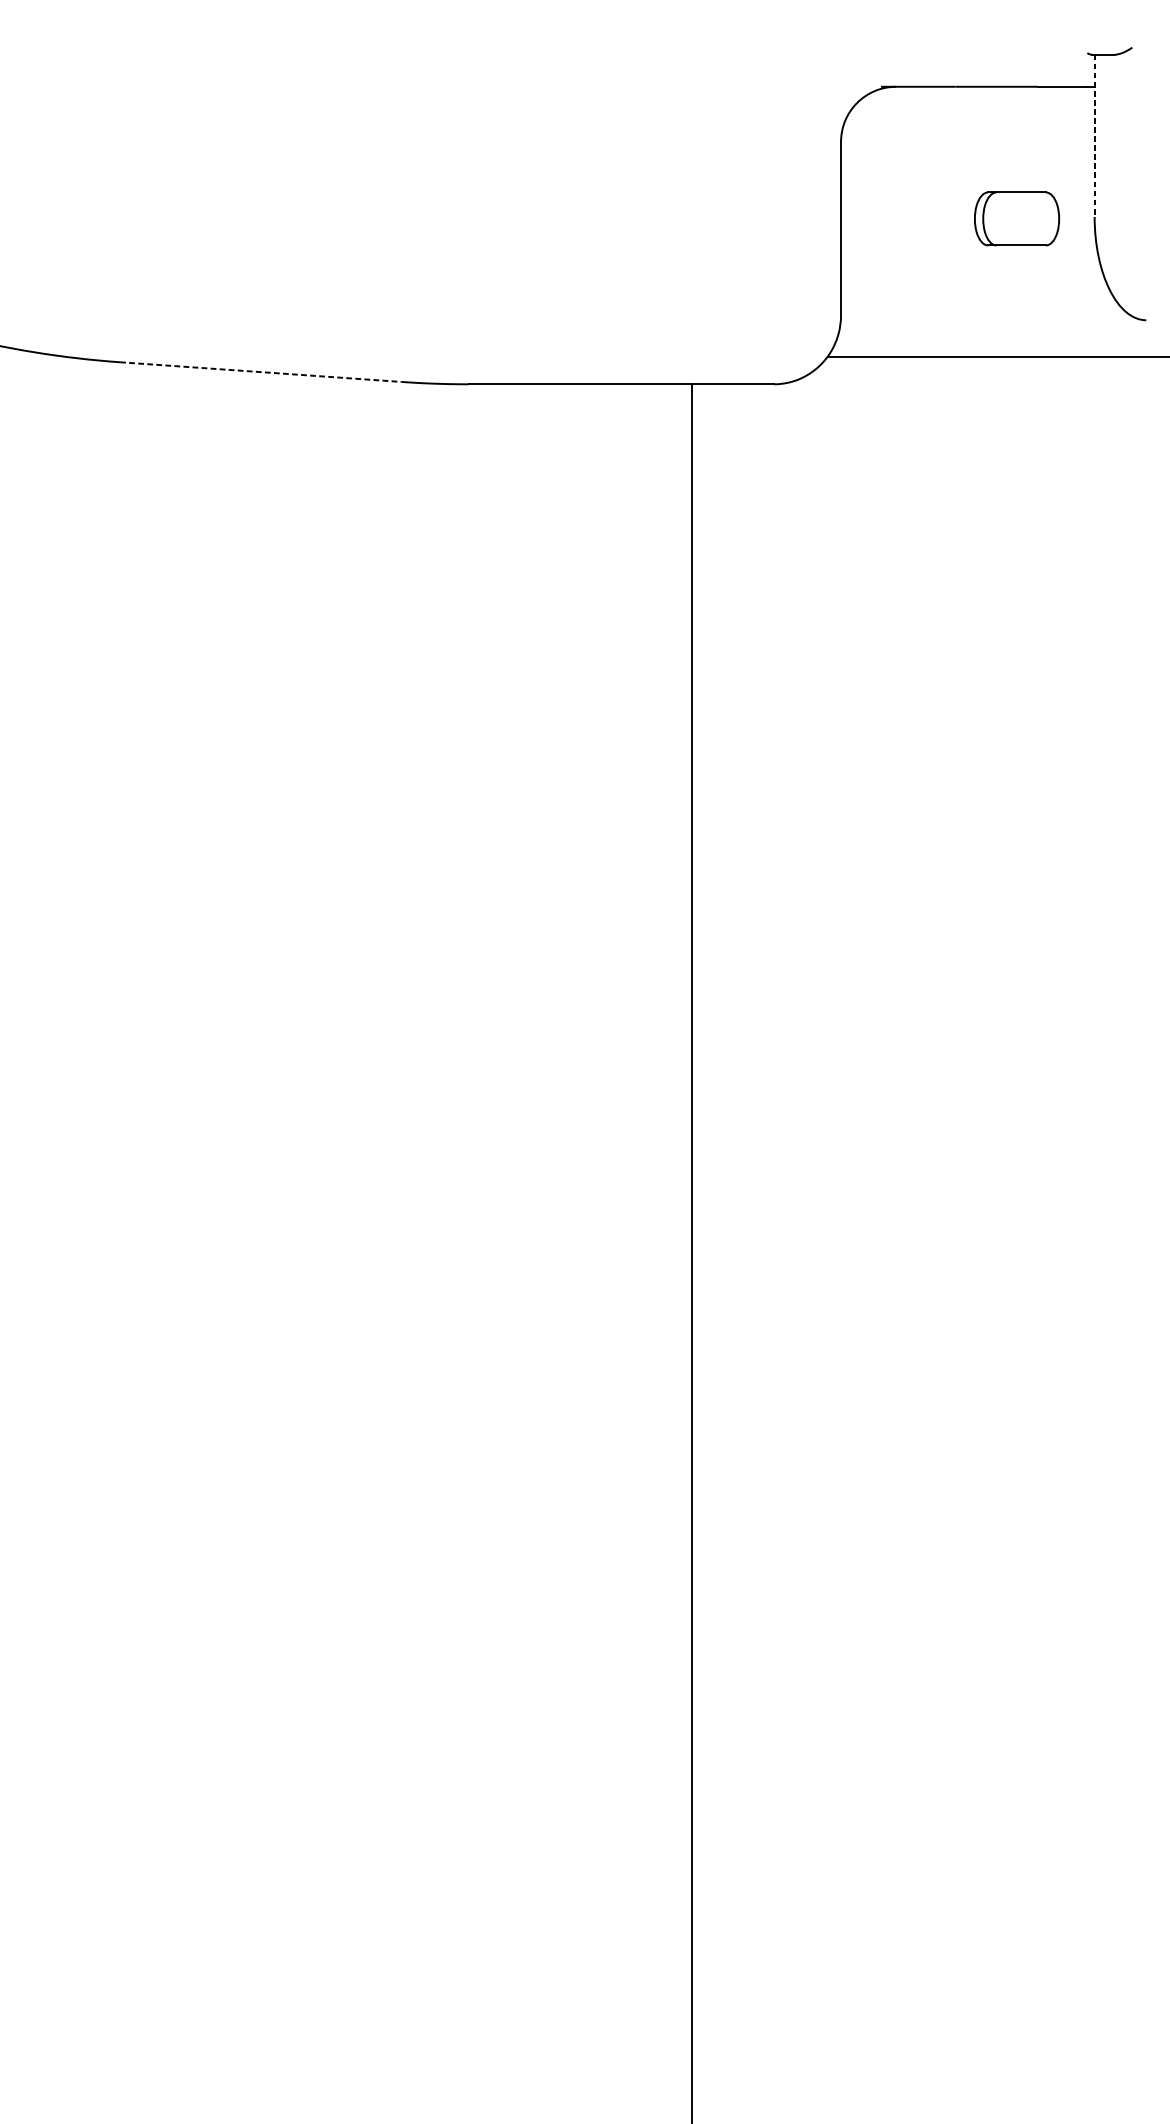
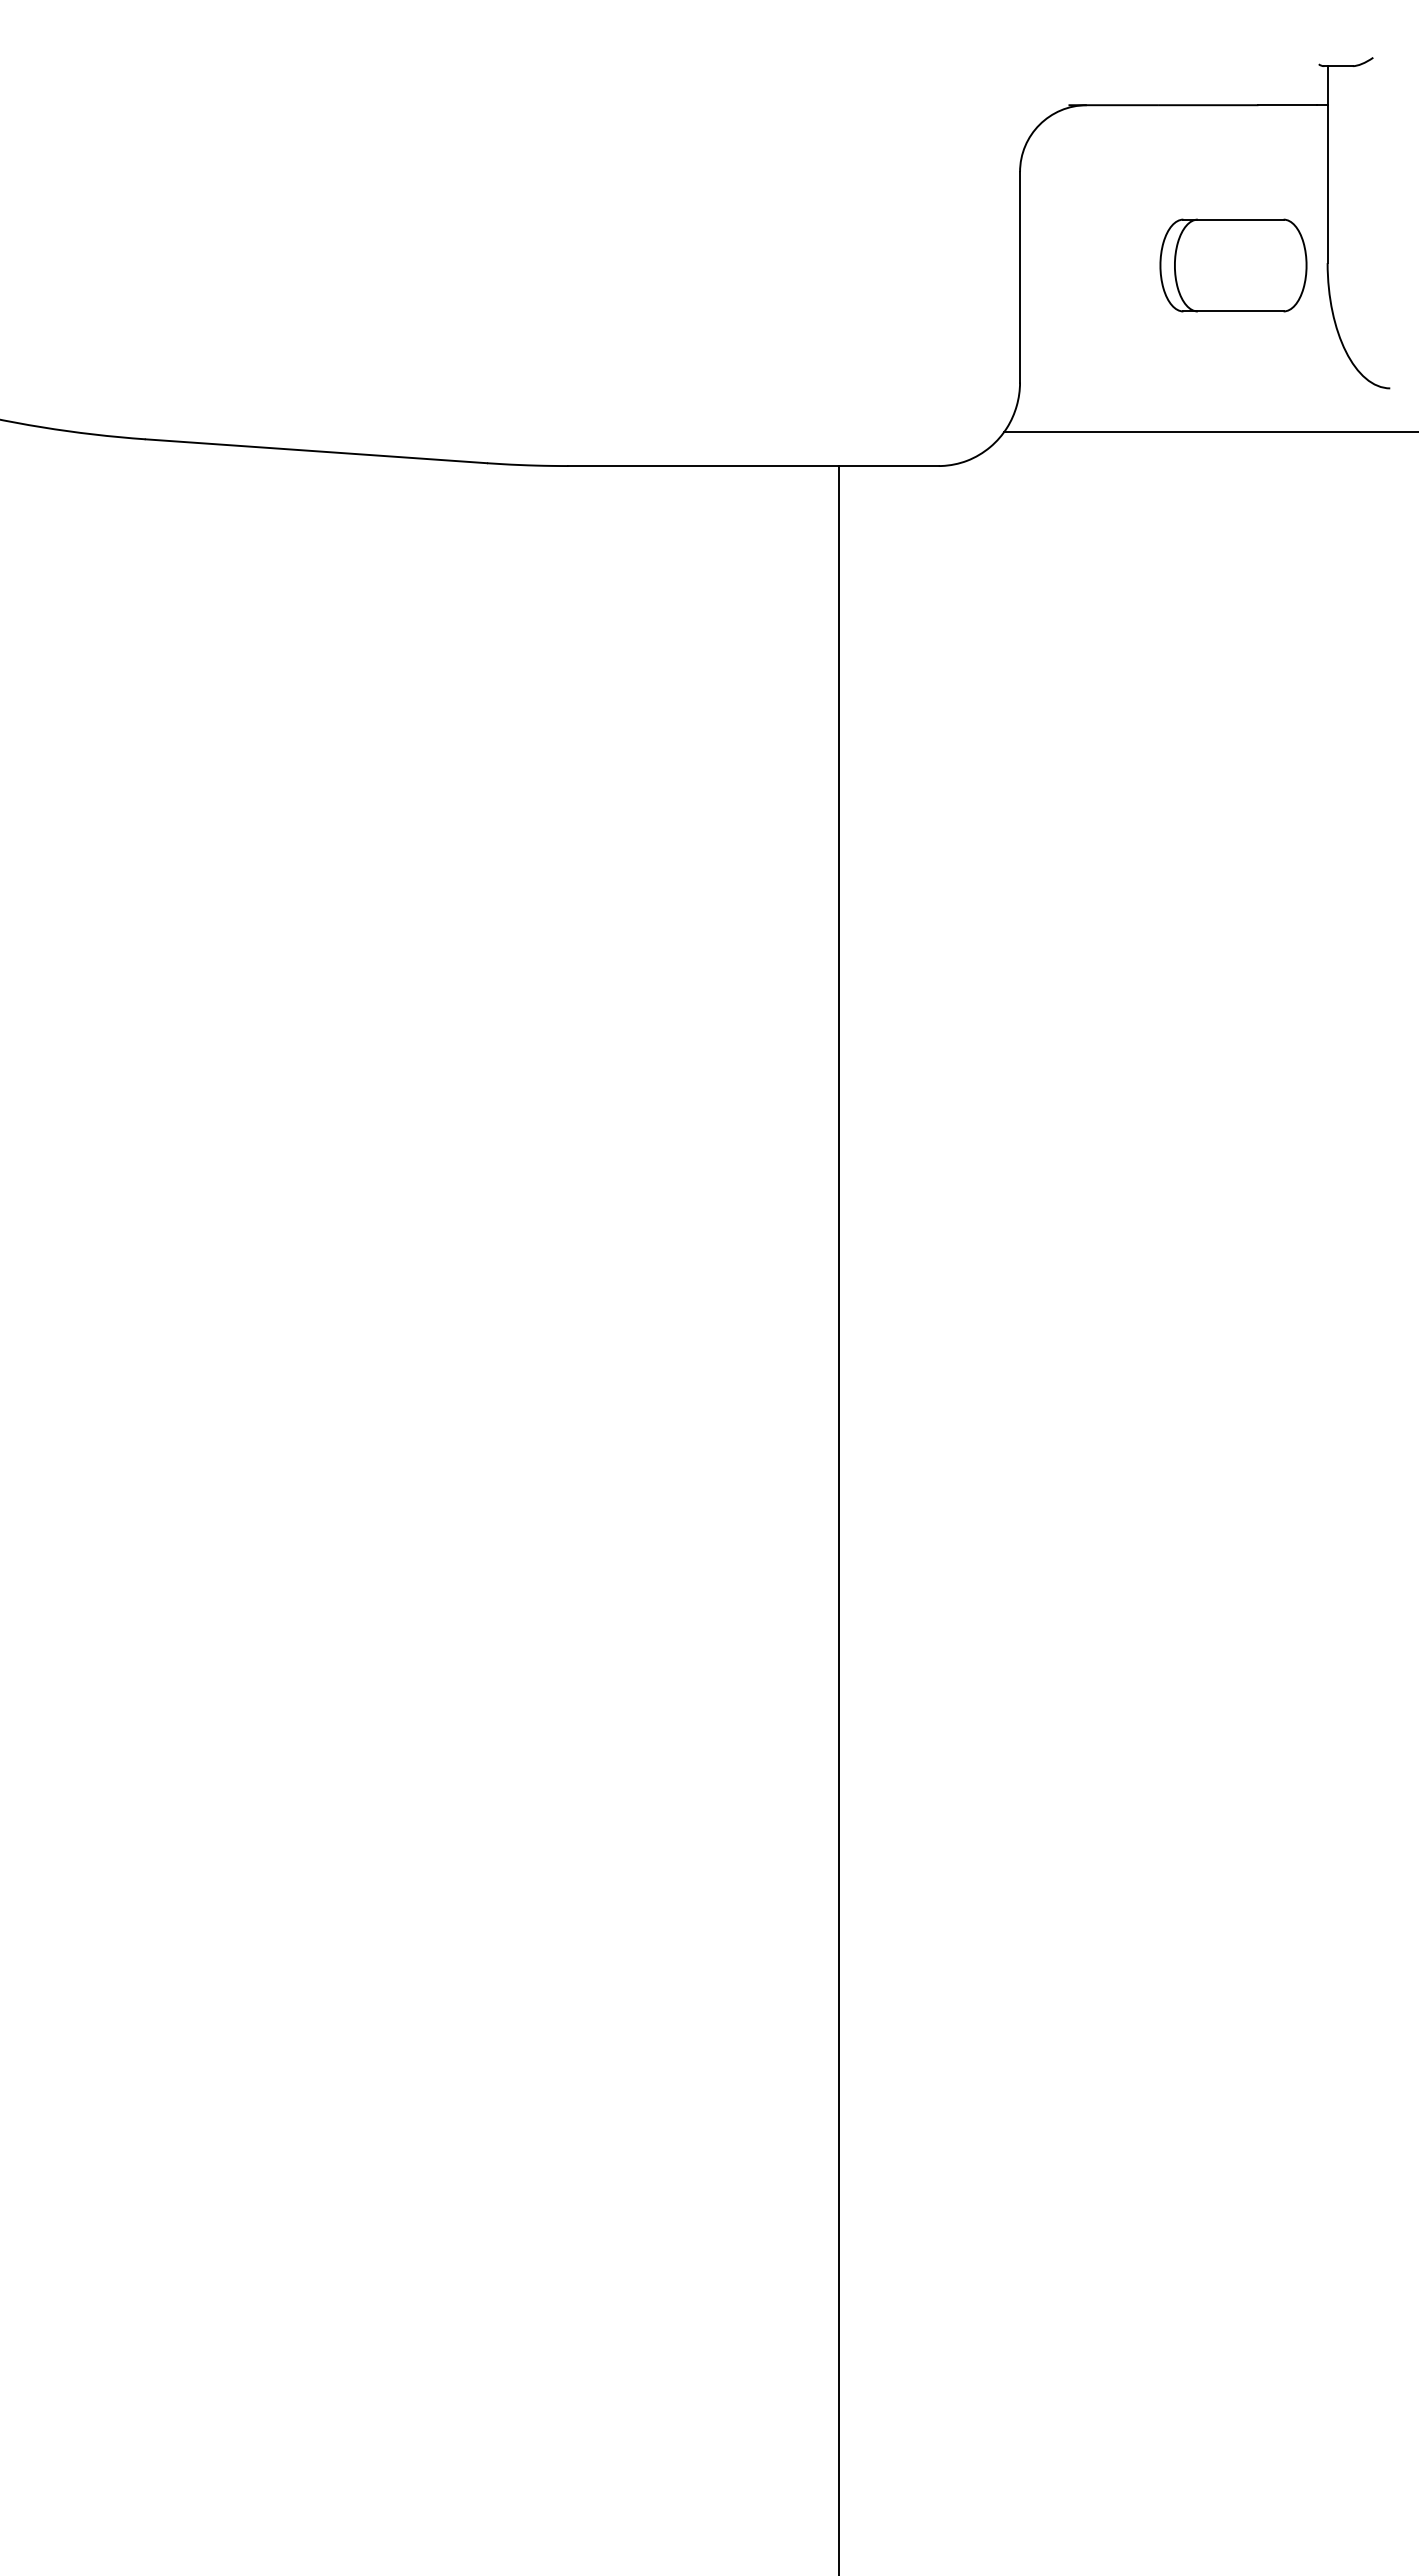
line: (1094, 136) -> (1327, 165), dashed -> solid
part: (1017, 218) -> (1233, 265), size x1.43
line: (260, 372) -> (316, 451), dashed -> solid

